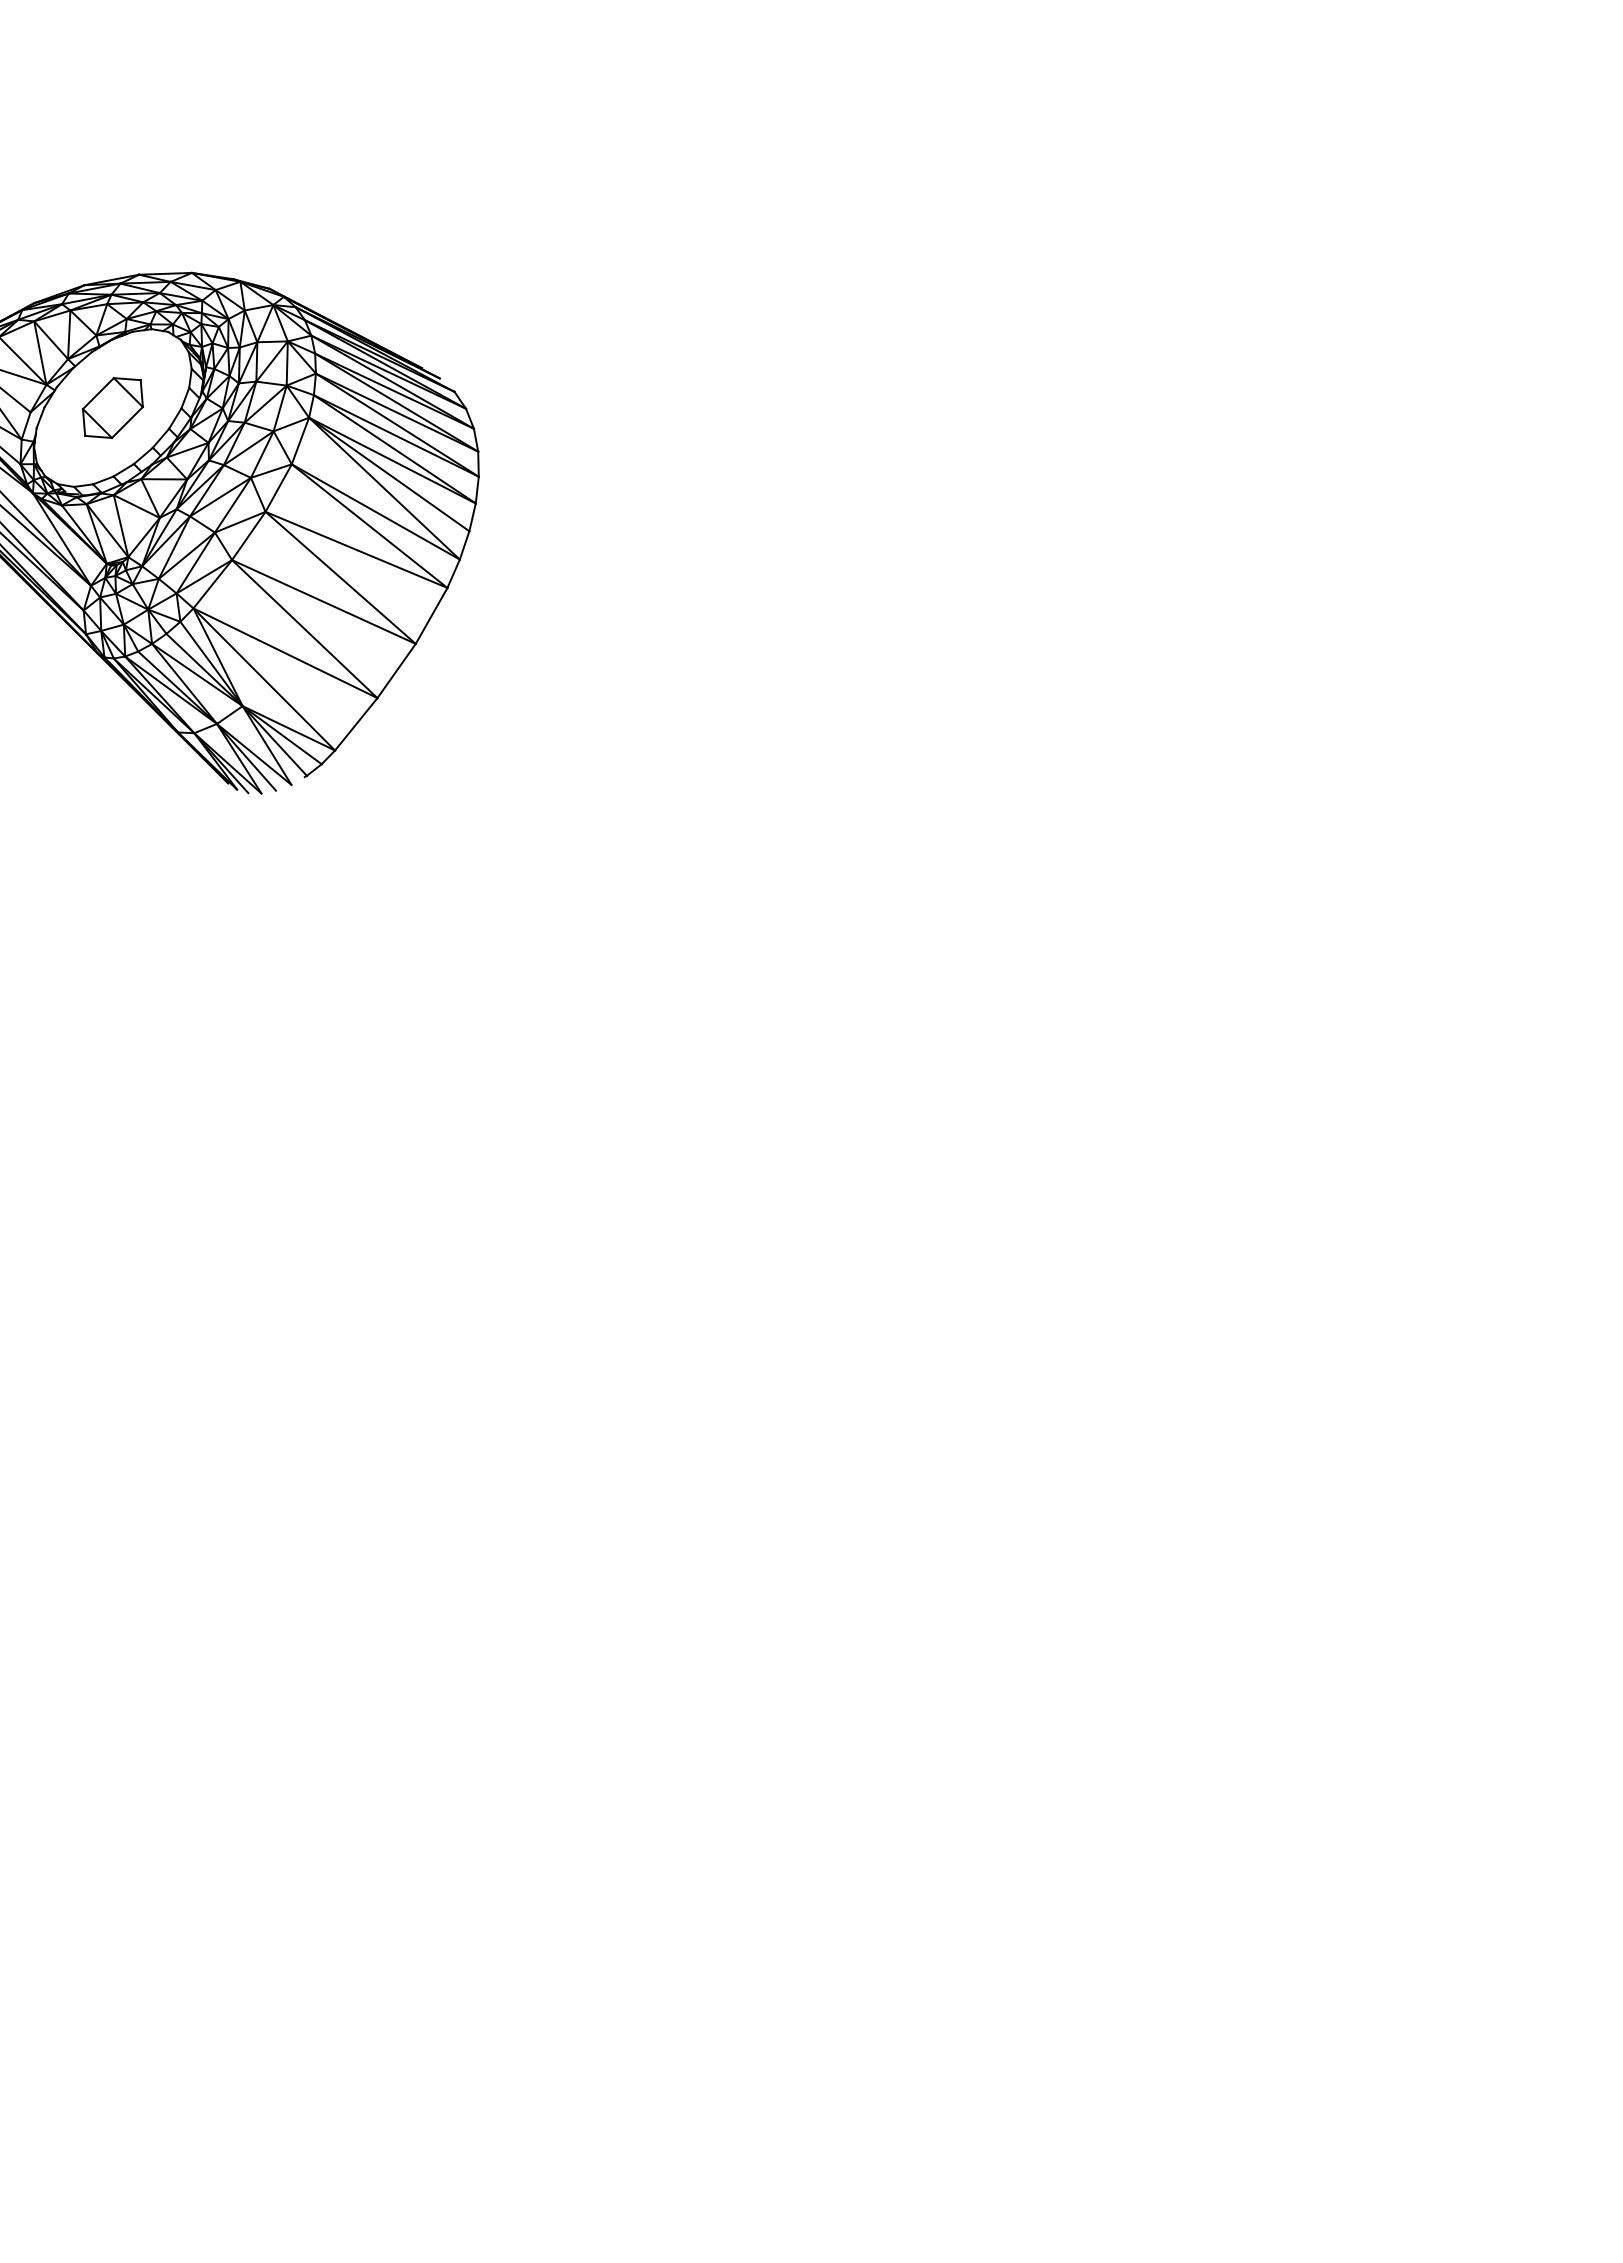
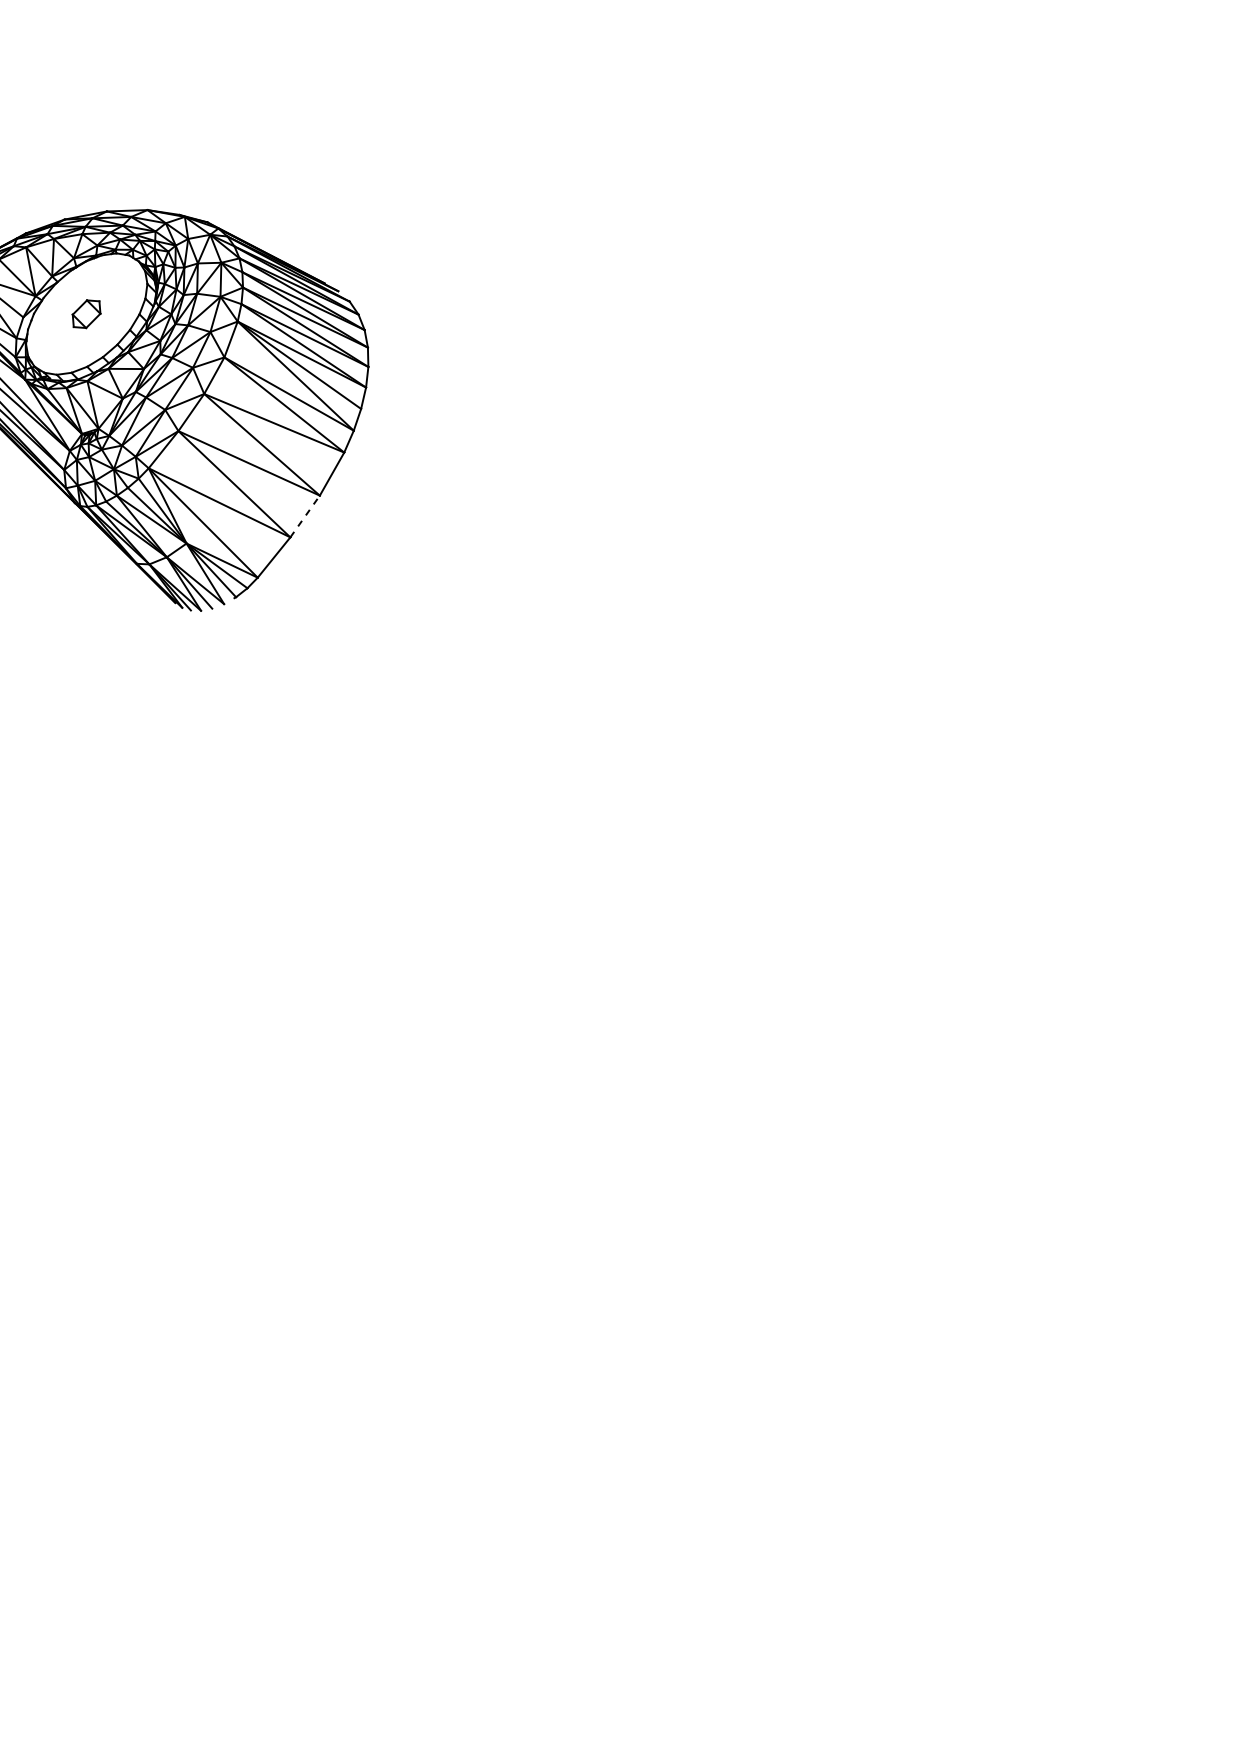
part: (112, 408) -> (86, 314), size x0.6
line: (396, 670) -> (305, 516), solid -> dashed

